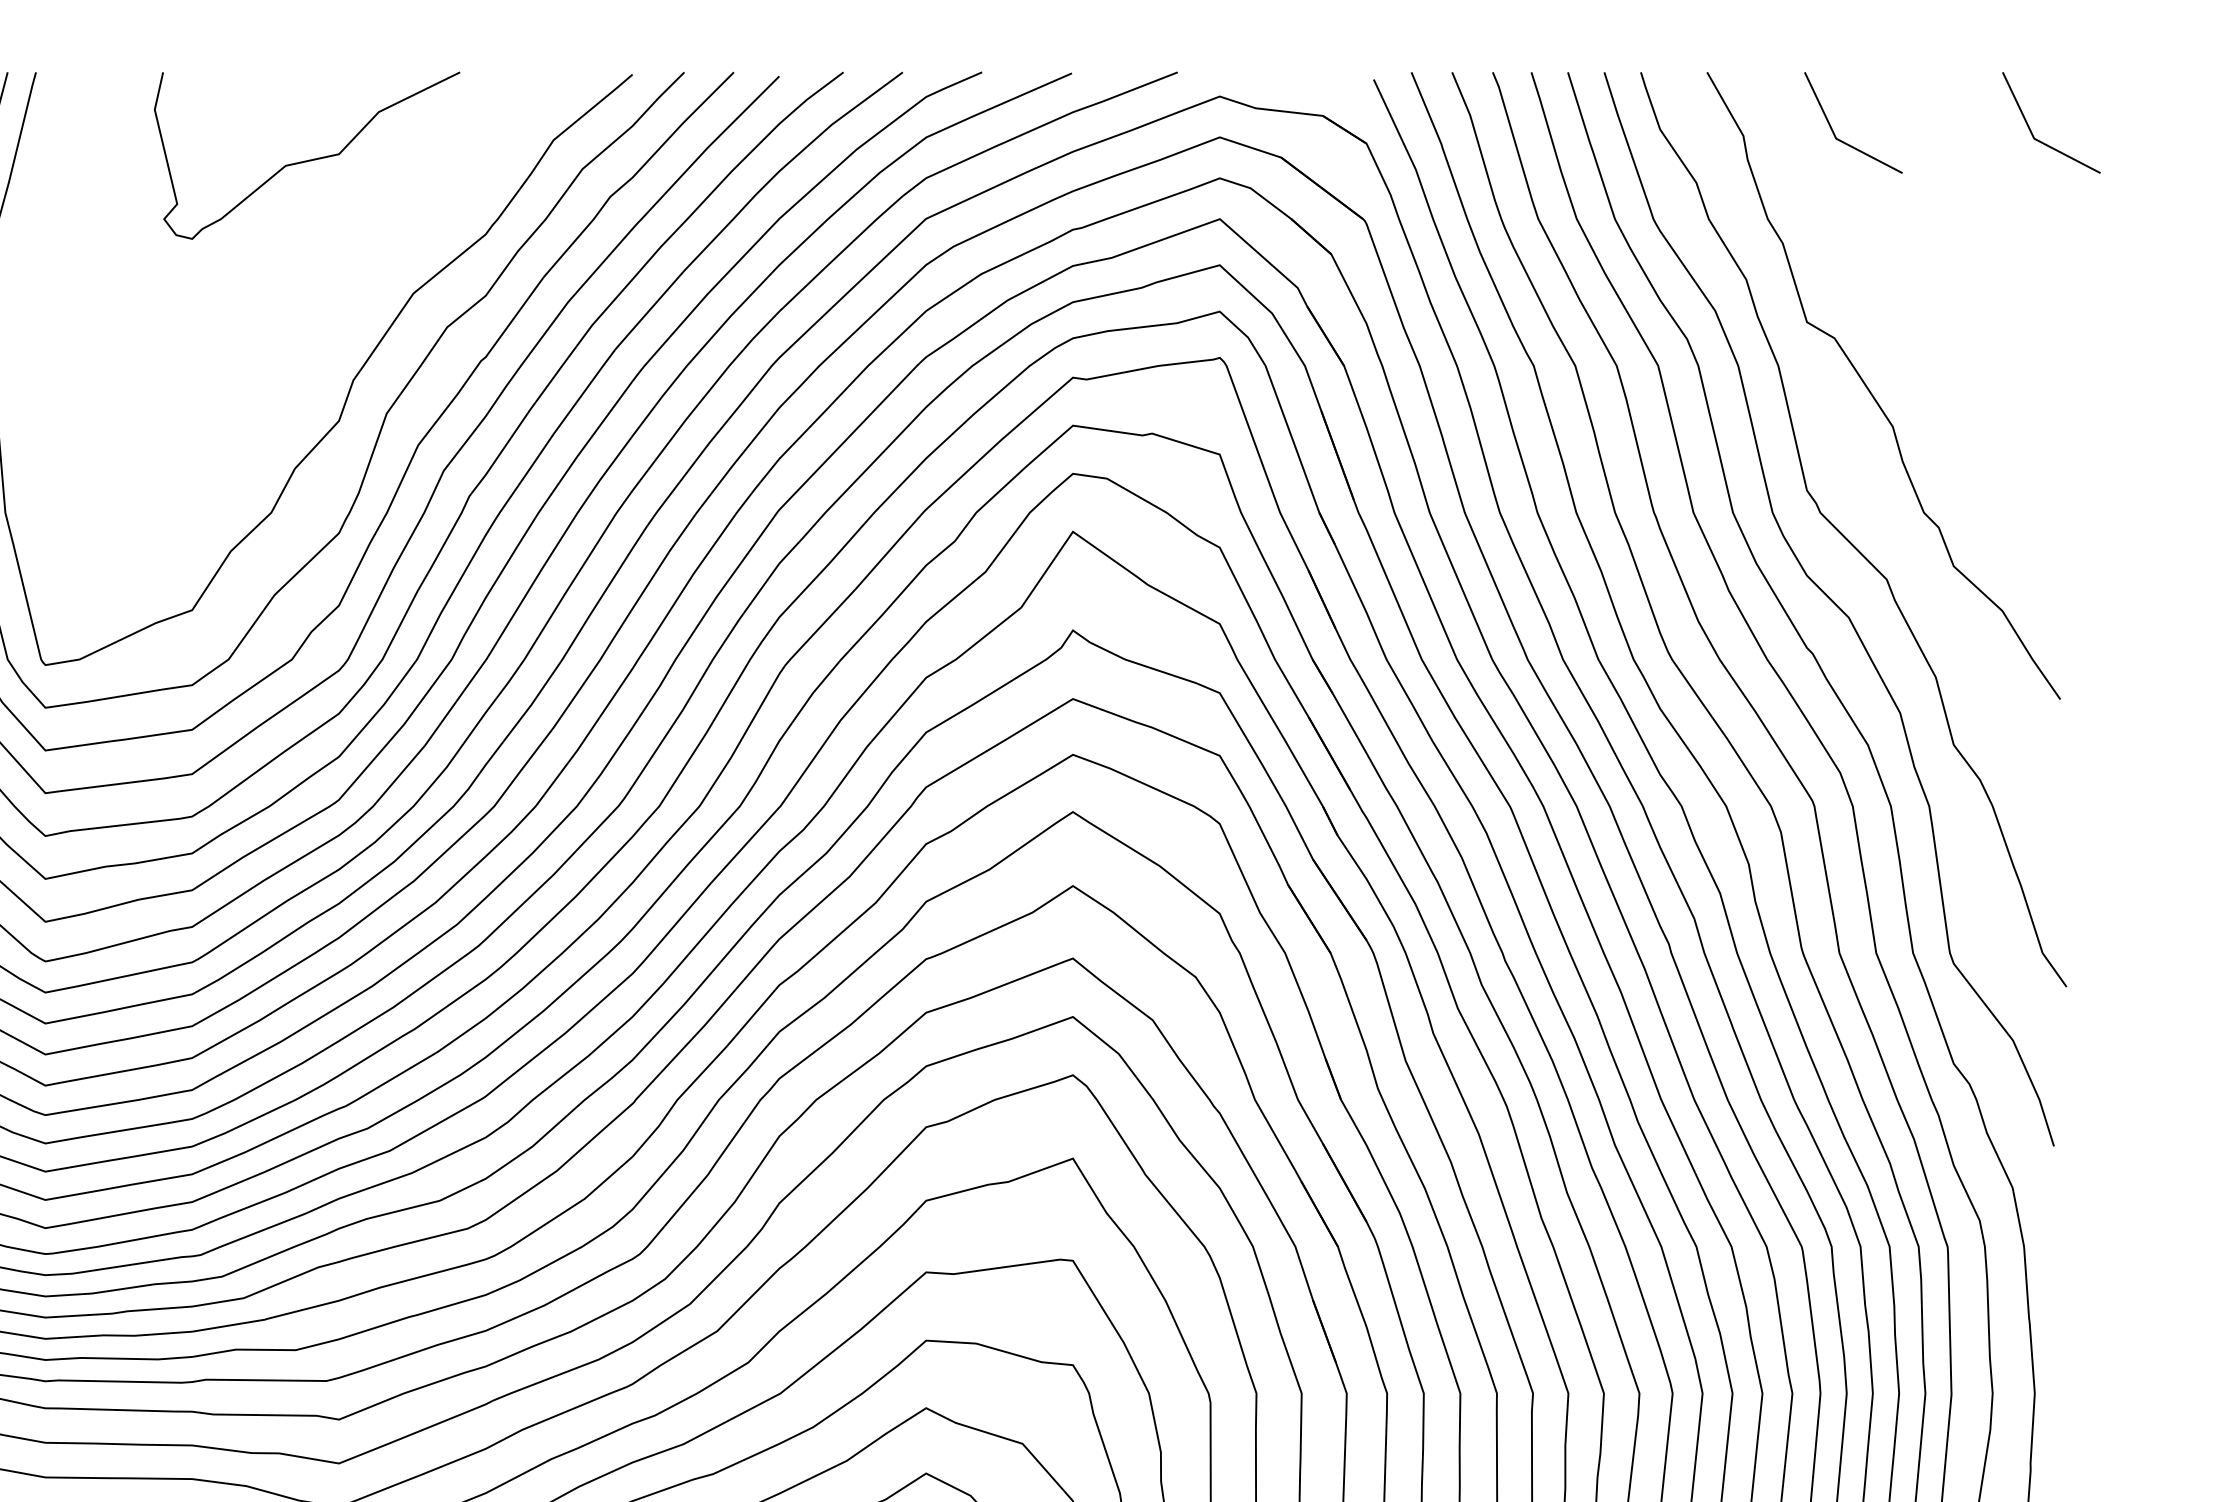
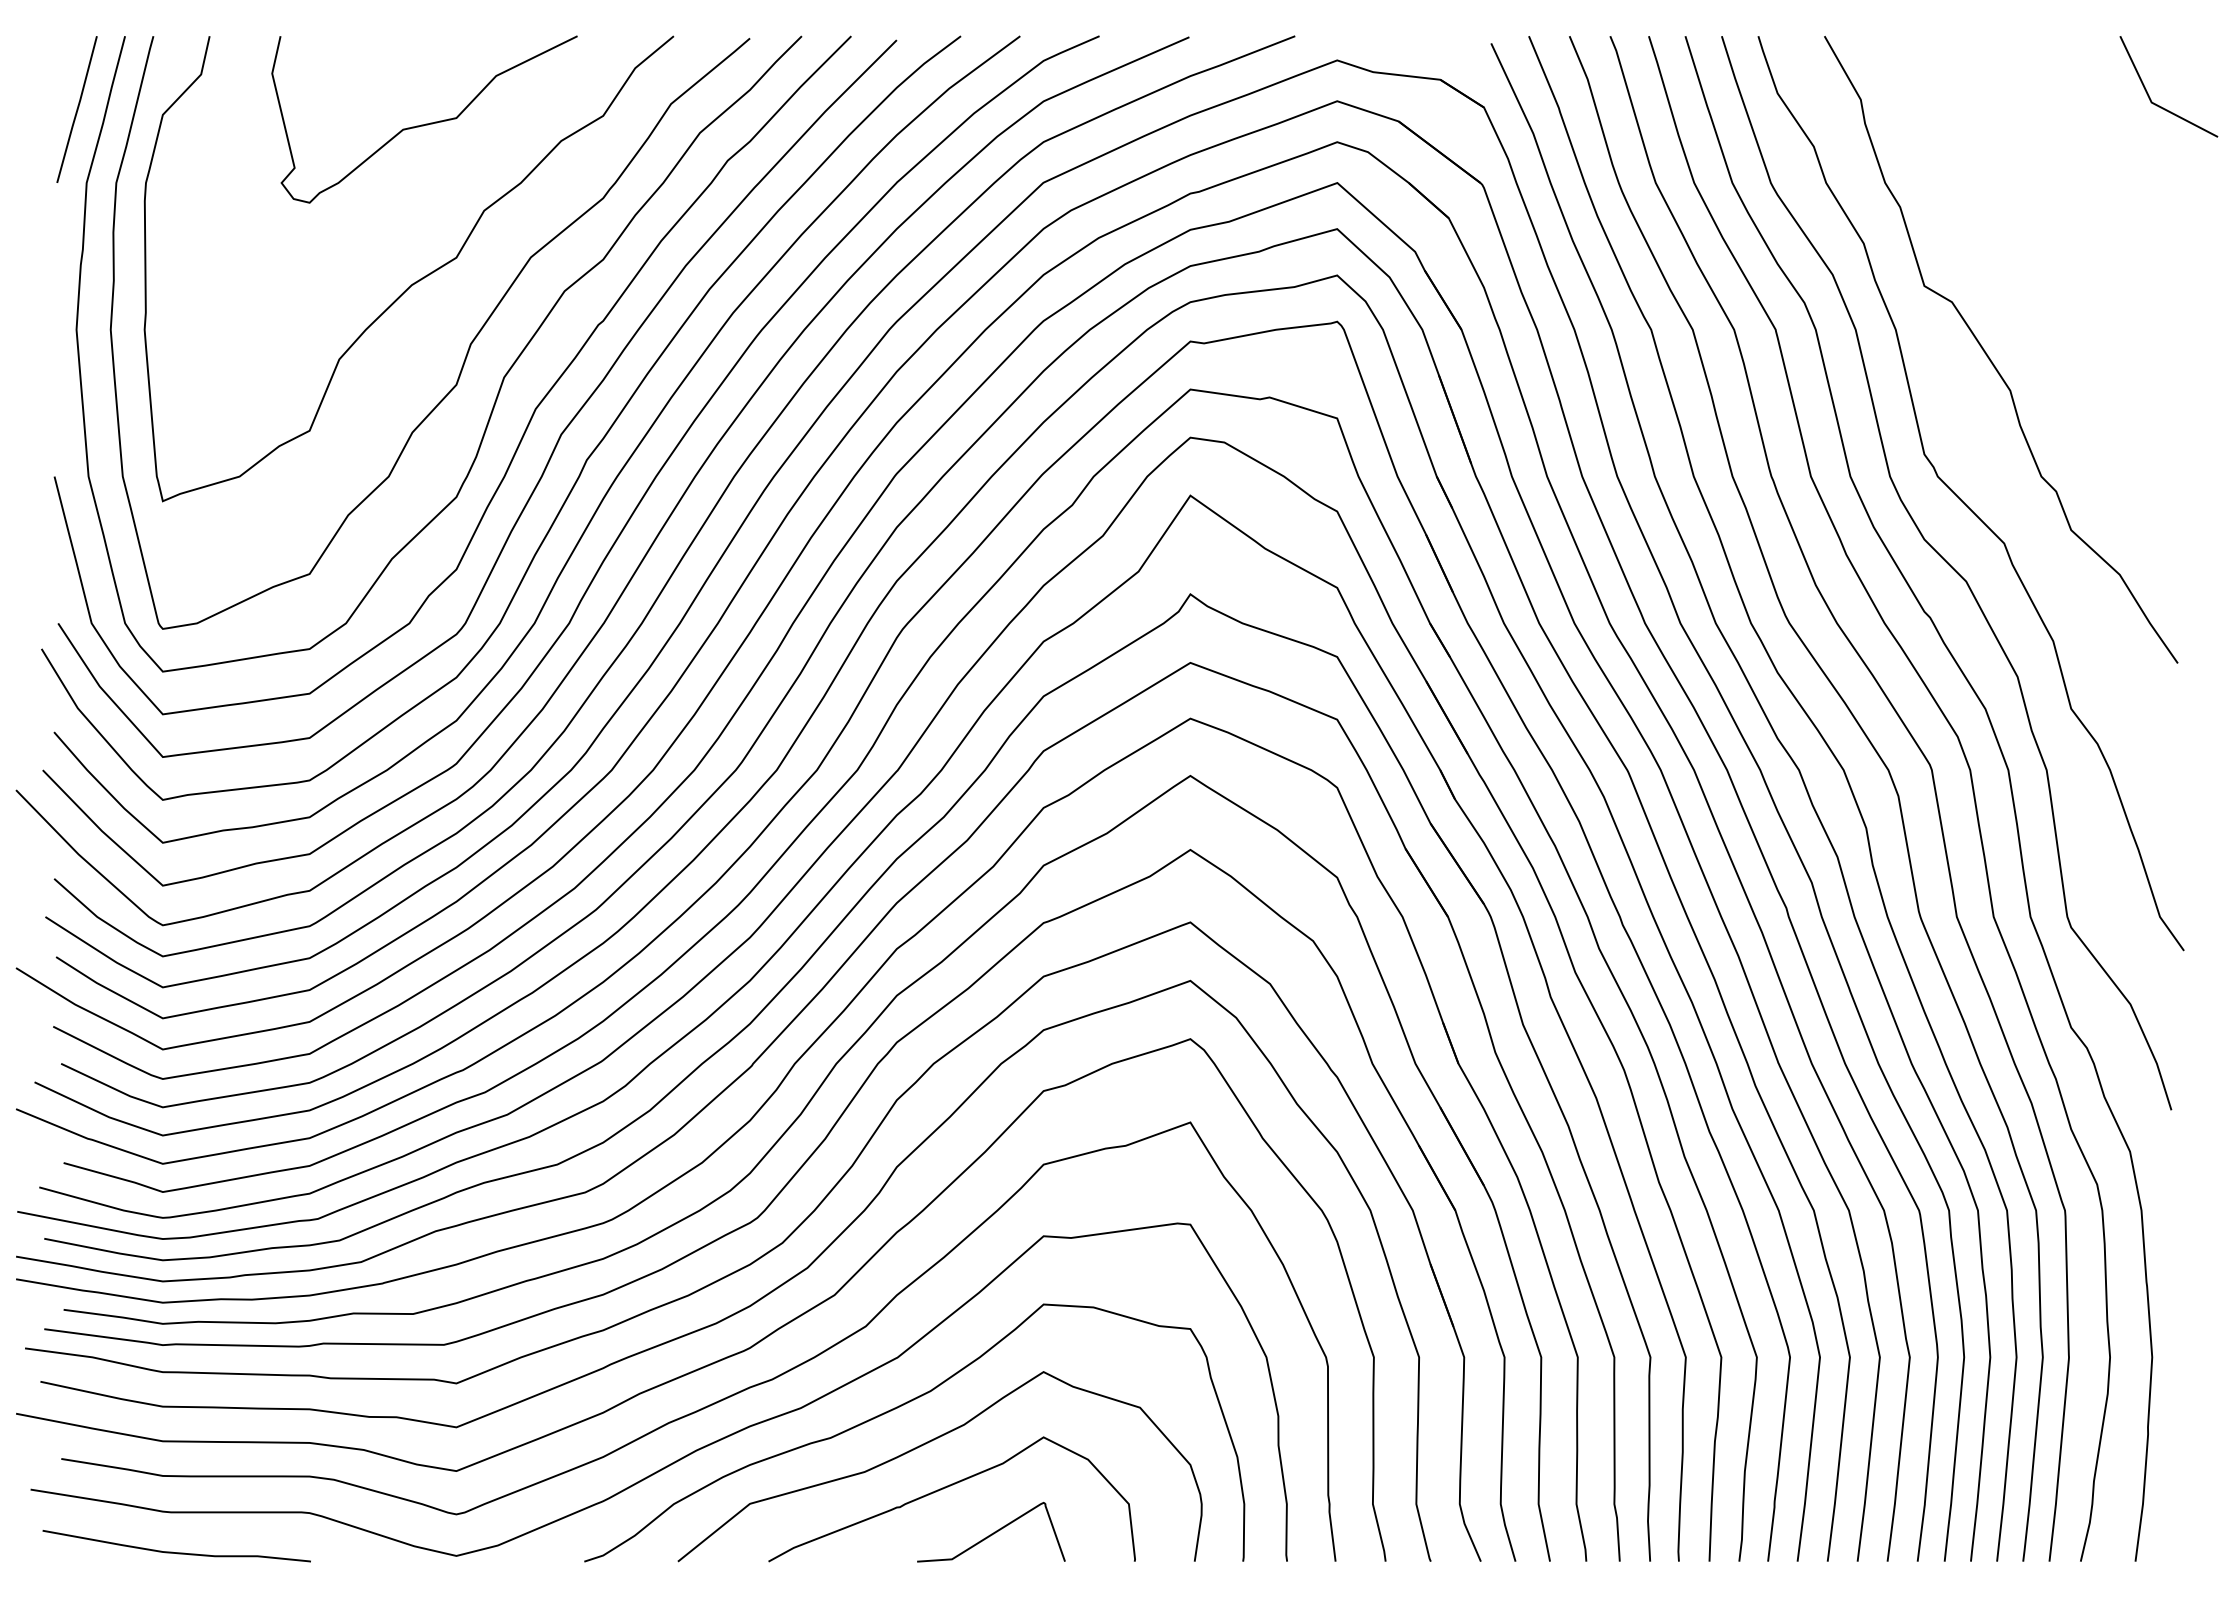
line: (1834, 131) -> (1951, 95), removed
curve: (298, 317) -> (415, 281), added

